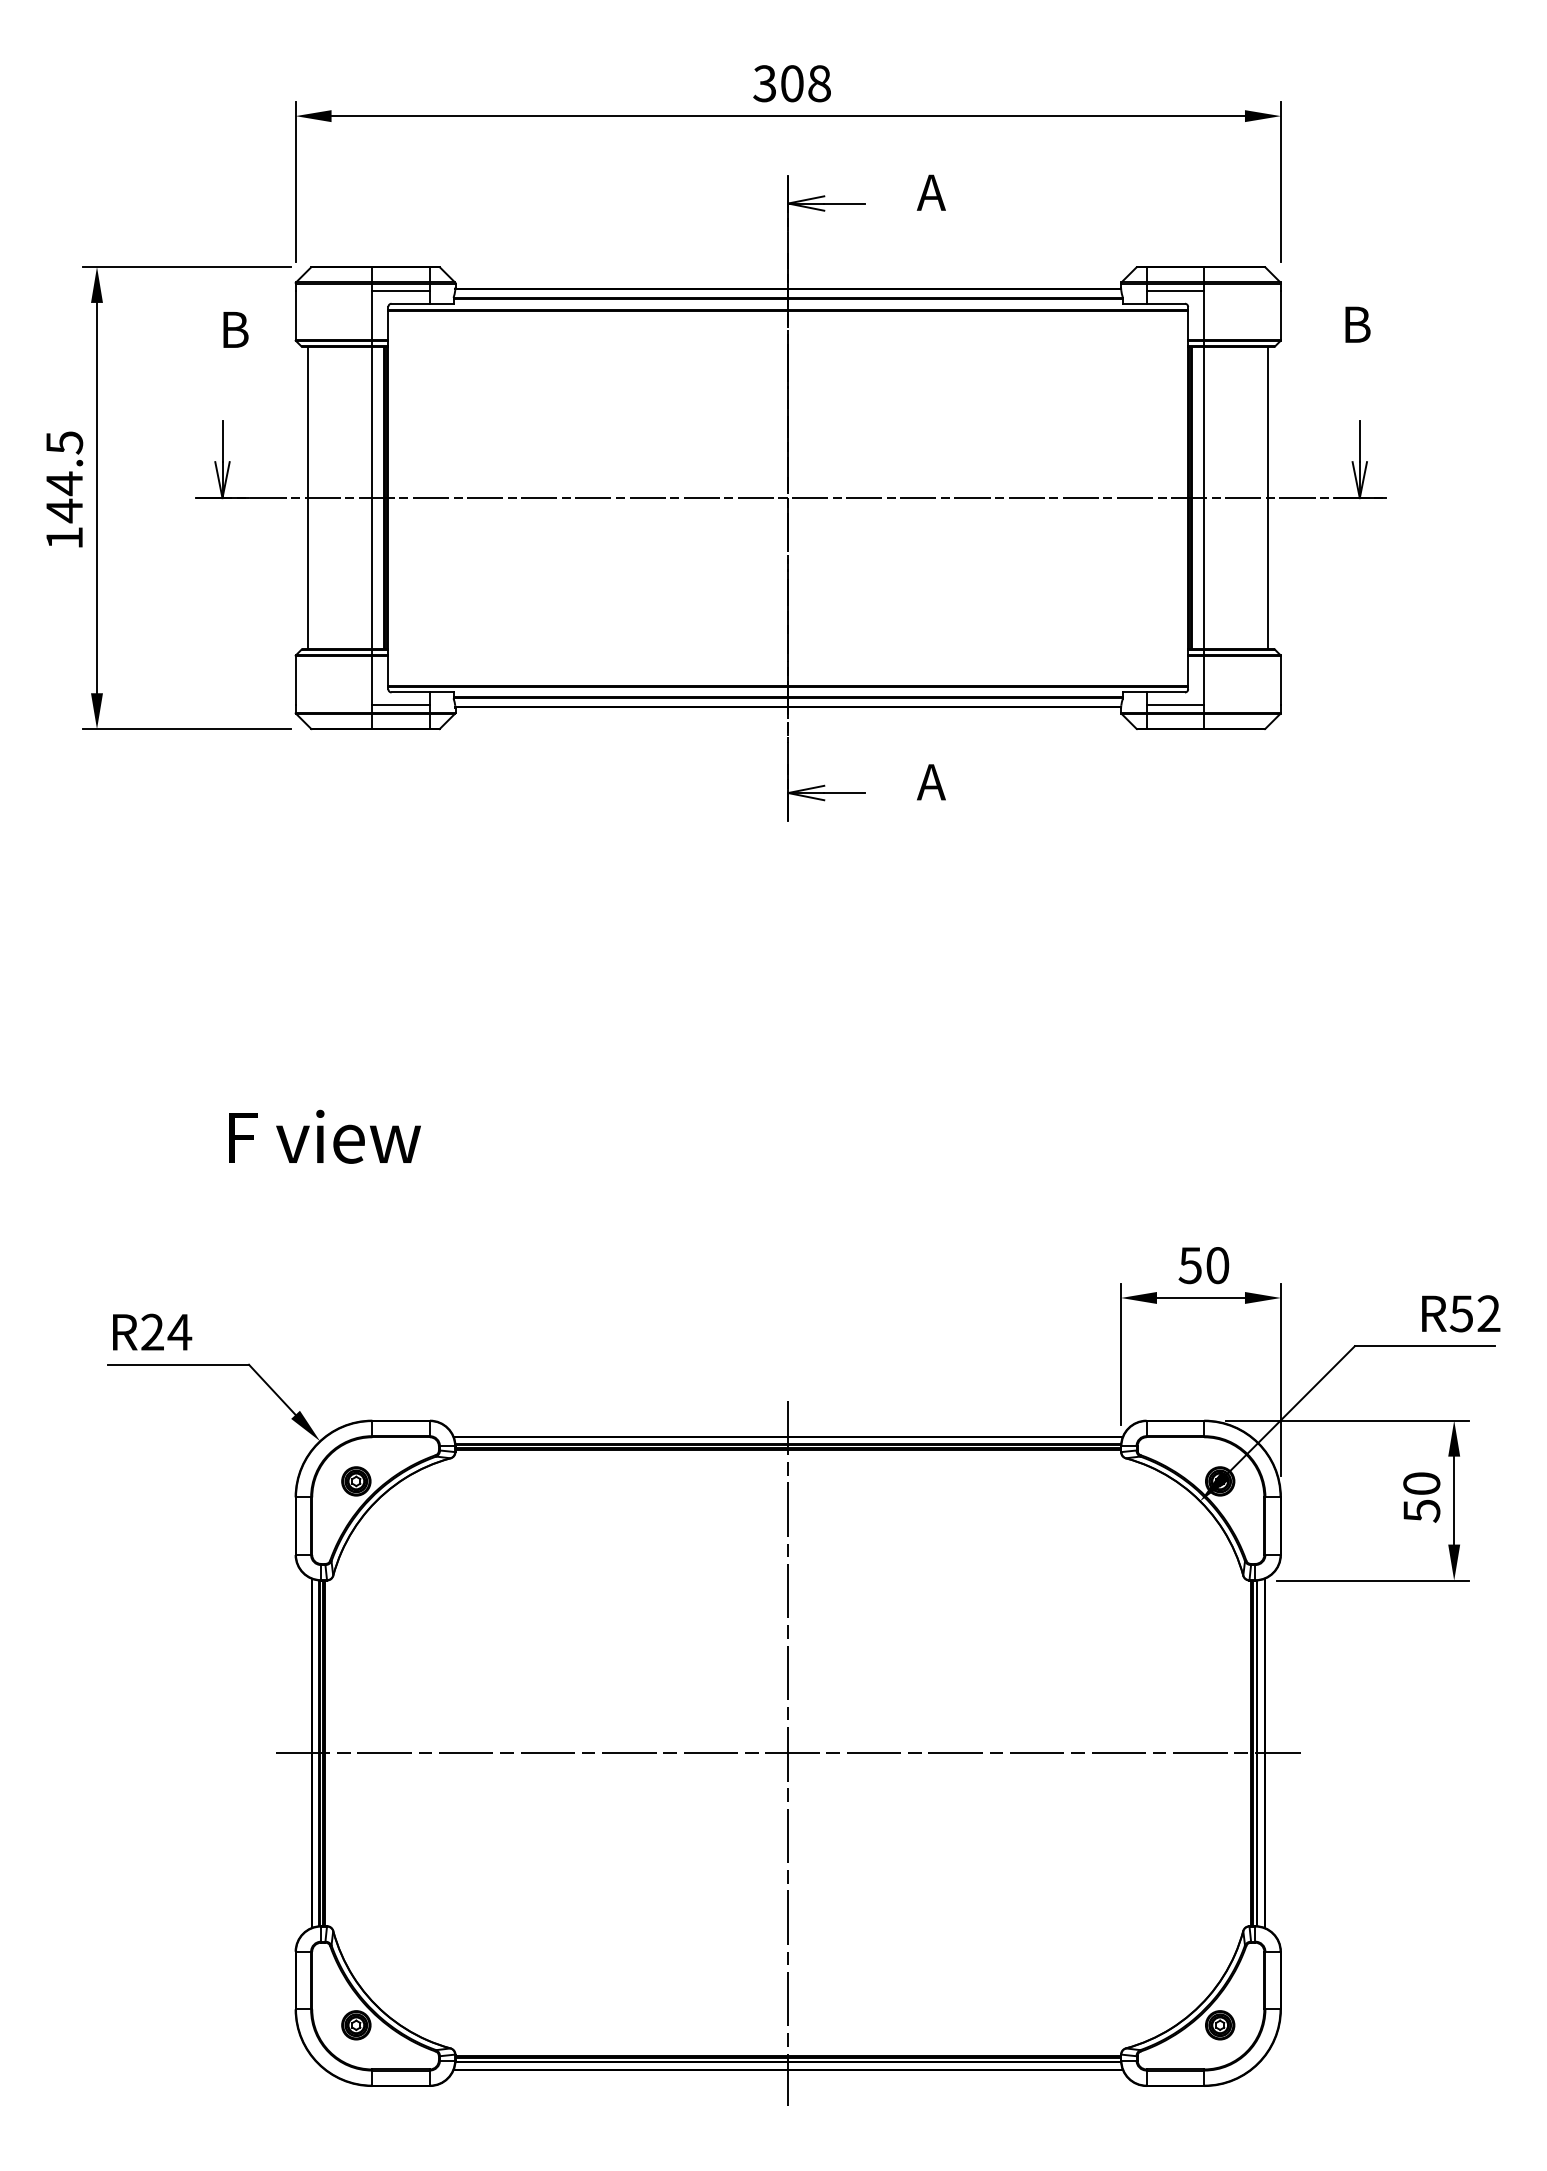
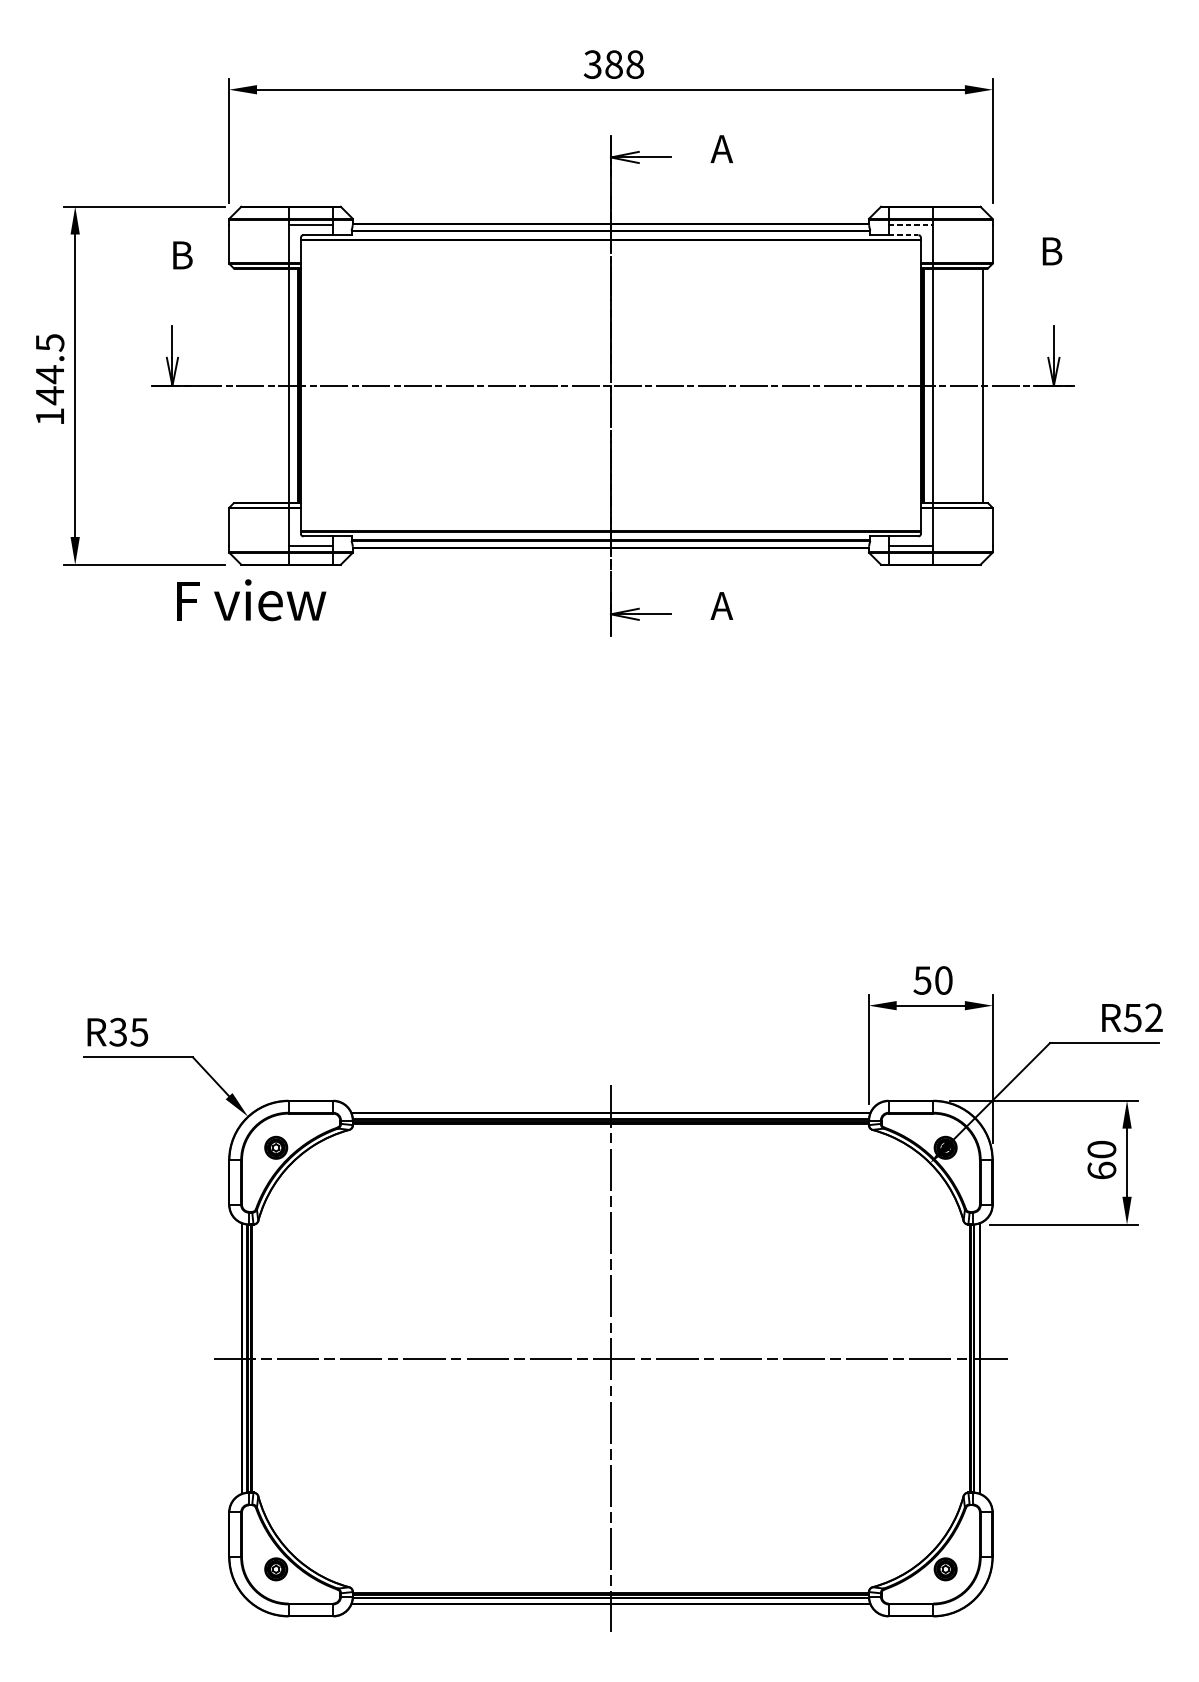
text: (792, 83) -> (614, 64), 308 -> 388
line: (1175, 290) -> (911, 224), solid -> dashed
line: (1166, 303) -> (904, 234), solid -> dashed
line: (308, 497) -> (239, 385), removed
text: (324, 1136) -> (251, 599), moved
text: (166, 1332) -> (129, 1032), R24 -> R35
text: (1421, 1510) -> (1101, 1170), 50 -> 60

